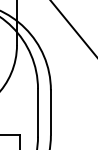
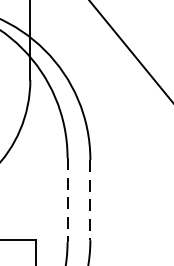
line: (38, 112) -> (68, 199), solid -> dashed
line: (50, 112) -> (89, 199), solid -> dashed

